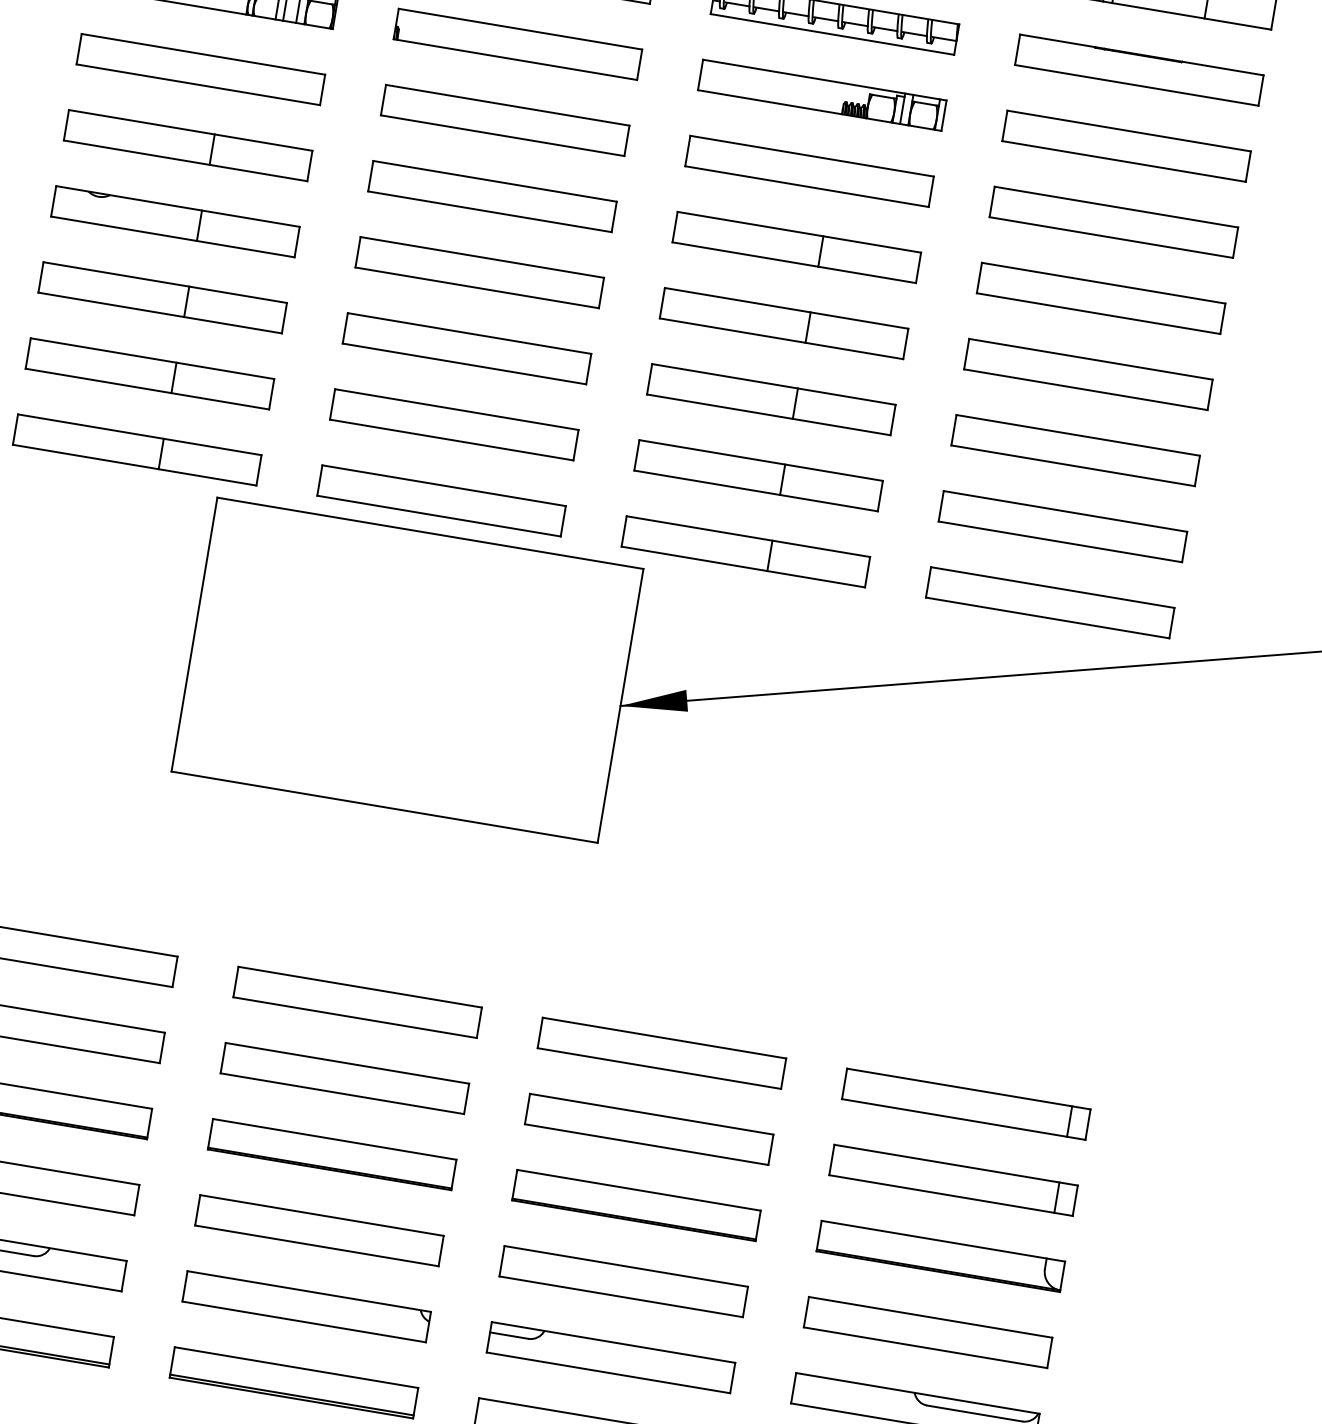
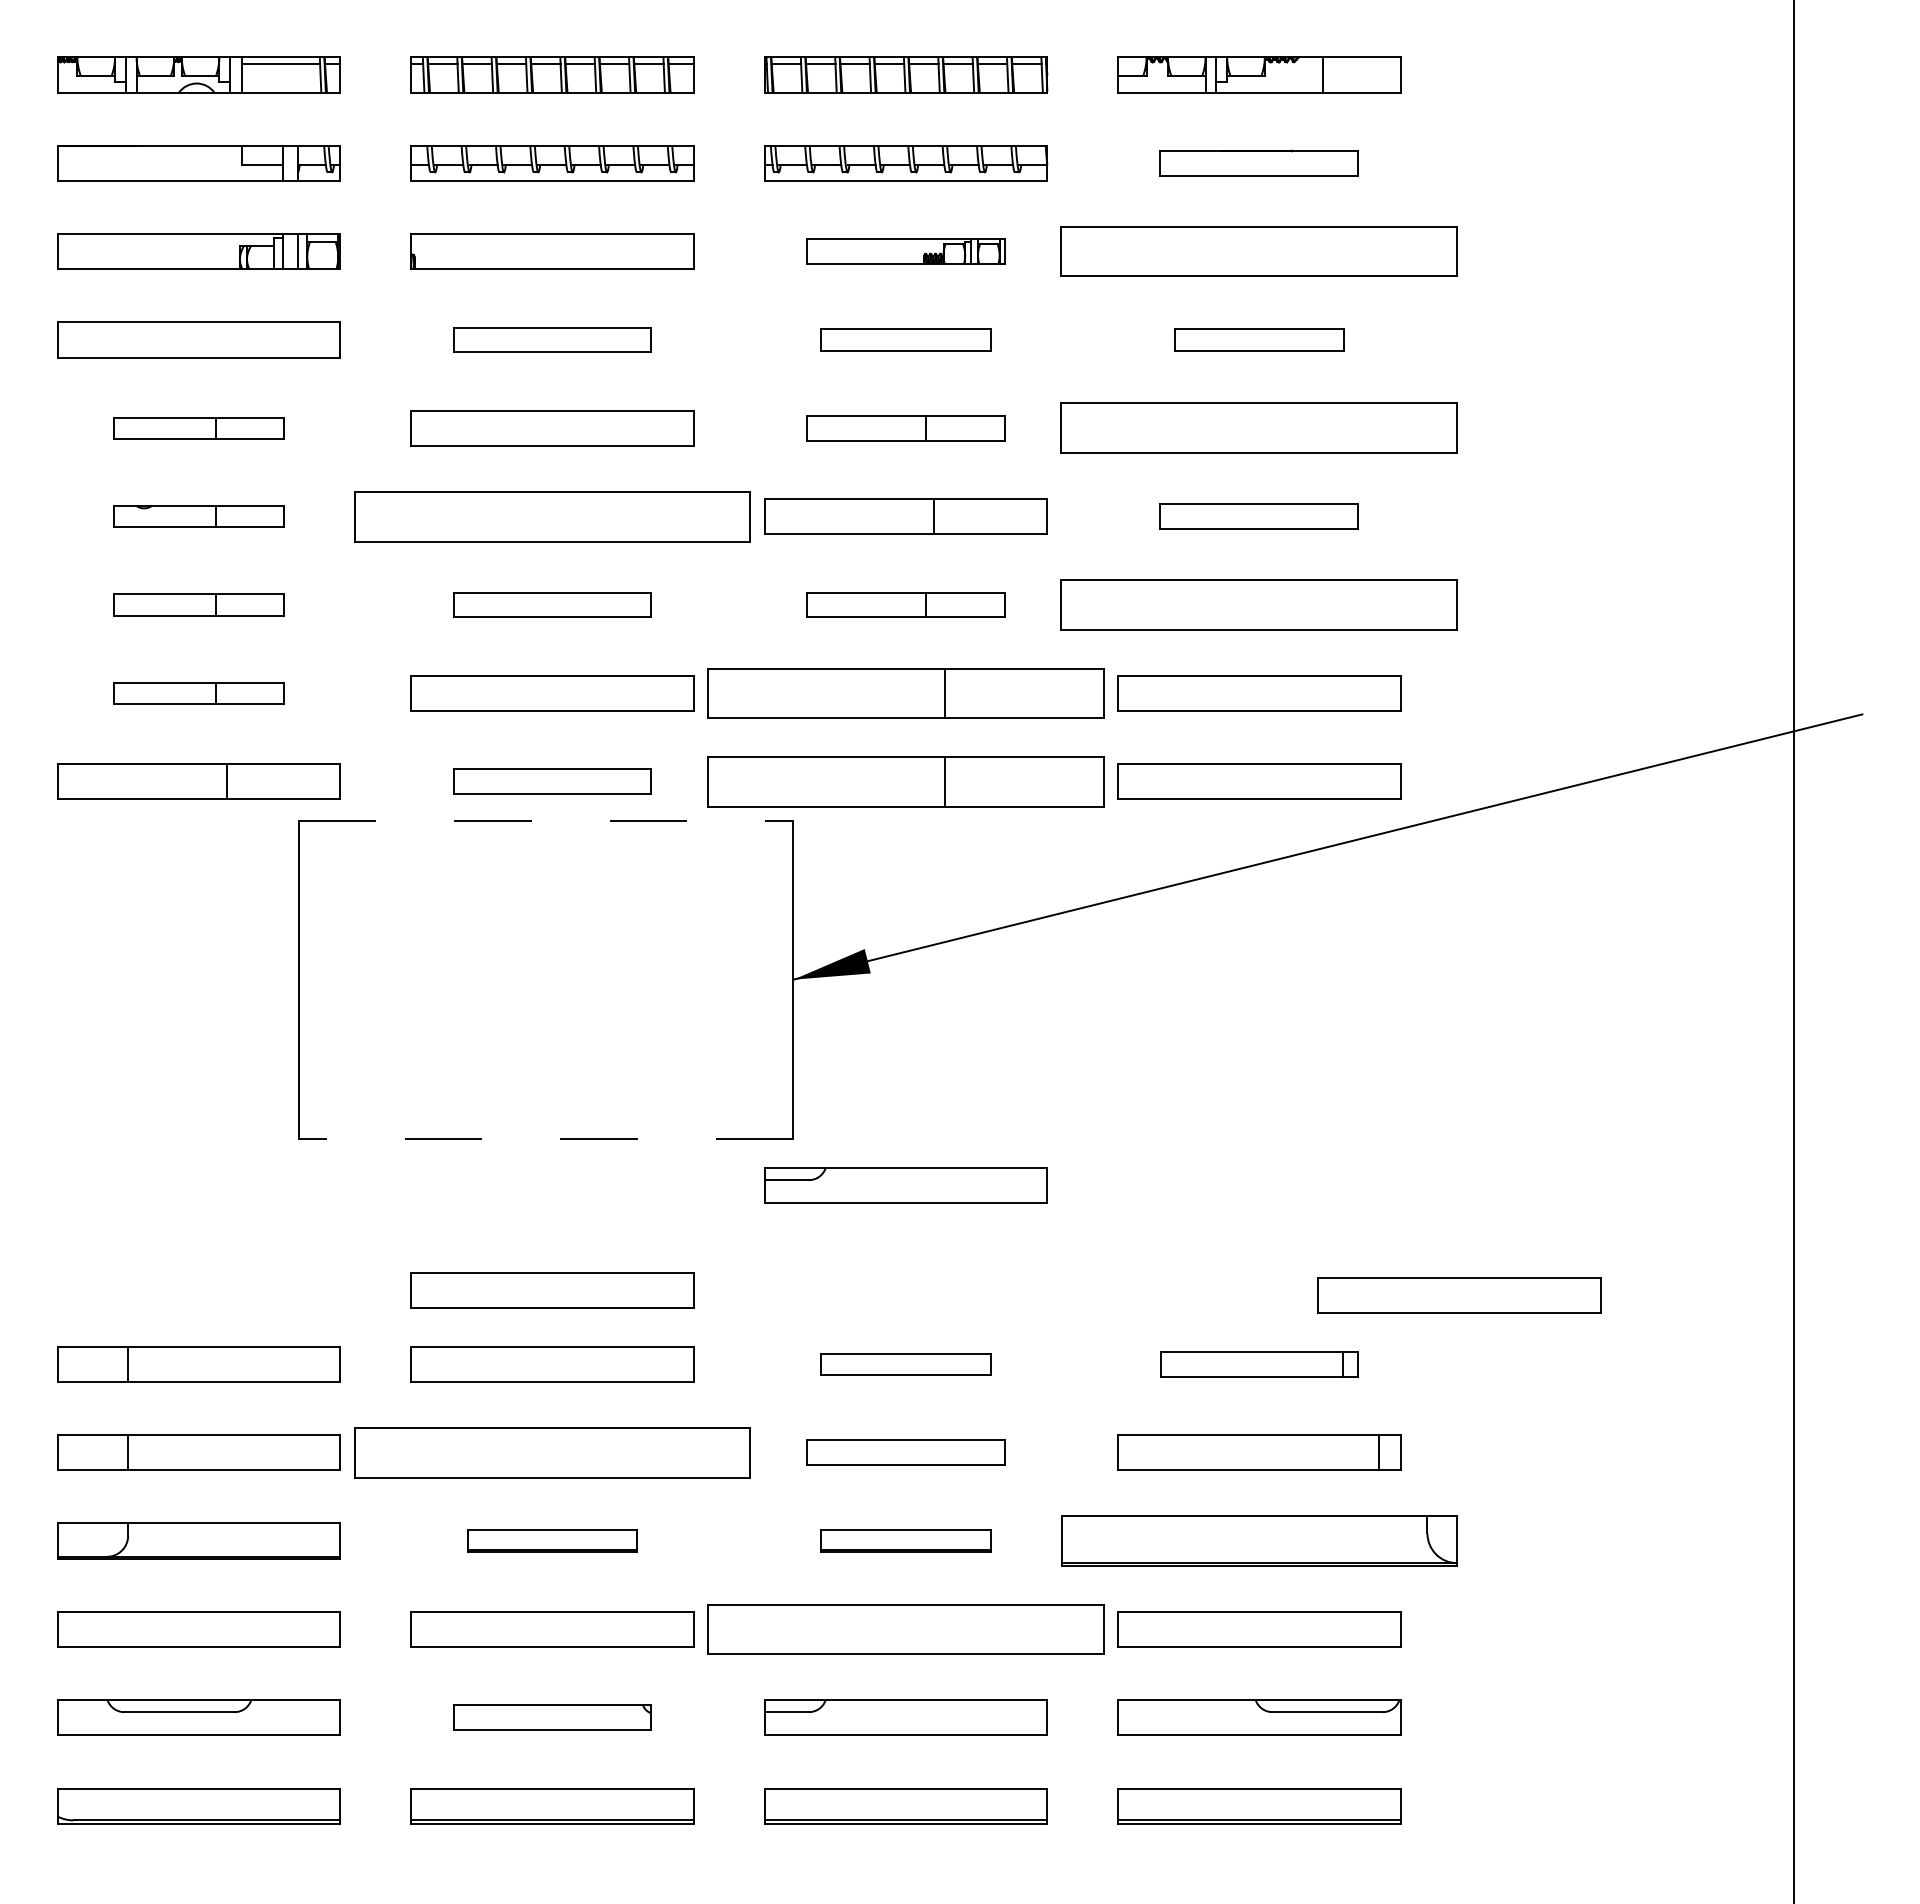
part: (1139, 69) -> (1259, 162), size x0.7
part: (821, 95) -> (905, 251), size x0.7
part: (505, 120) -> (552, 339), size x0.7
part: (187, 145) -> (198, 428), size x0.6
part: (1126, 146) -> (1259, 251), size x1.4
part: (809, 170) -> (905, 339), size x0.6
part: (175, 221) -> (198, 516), size x0.6
part: (1113, 221) -> (1259, 339), size x0.6
part: (796, 247) -> (905, 428), size x0.7
part: (479, 272) -> (552, 516), size x1.4
part: (162, 297) -> (198, 604), size x0.6
part: (1101, 298) -> (1259, 428), size x1.4
part: (467, 348) -> (552, 604), size x0.7
part: (149, 373) -> (198, 693), size x0.6
part: (1088, 374) -> (1259, 516), size x0.7
part: (771, 399) -> (905, 604), size x0.7
part: (1075, 450) -> (1259, 604), size x1.4
part: (758, 475) -> (905, 693), size x1.4
part: (441, 500) -> (552, 781), size x0.7
line: (430, 533) -> (546, 820), solid -> dashed
part: (745, 551) -> (905, 781), size x1.4
line: (384, 806) -> (545, 1138), solid -> dashed
part: (687, 899) -> (905, 1185), added
part: (368, 938) -> (552, 1290), added
part: (661, 1053) -> (905, 1364), size x0.6
part: (1148, 1073) -> (1459, 1295), added
part: (344, 1078) -> (552, 1452), size x1.4
part: (966, 1104) -> (1259, 1364), size x0.7
part: (648, 1129) -> (905, 1452), size x0.7
part: (332, 1154) -> (552, 1540), size x0.6
part: (636, 1204) -> (905, 1540), size x0.6
part: (940, 1255) -> (1259, 1540), size x1.4
part: (623, 1281) -> (905, 1629), size x1.4
part: (306, 1306) -> (552, 1717), size x0.7

